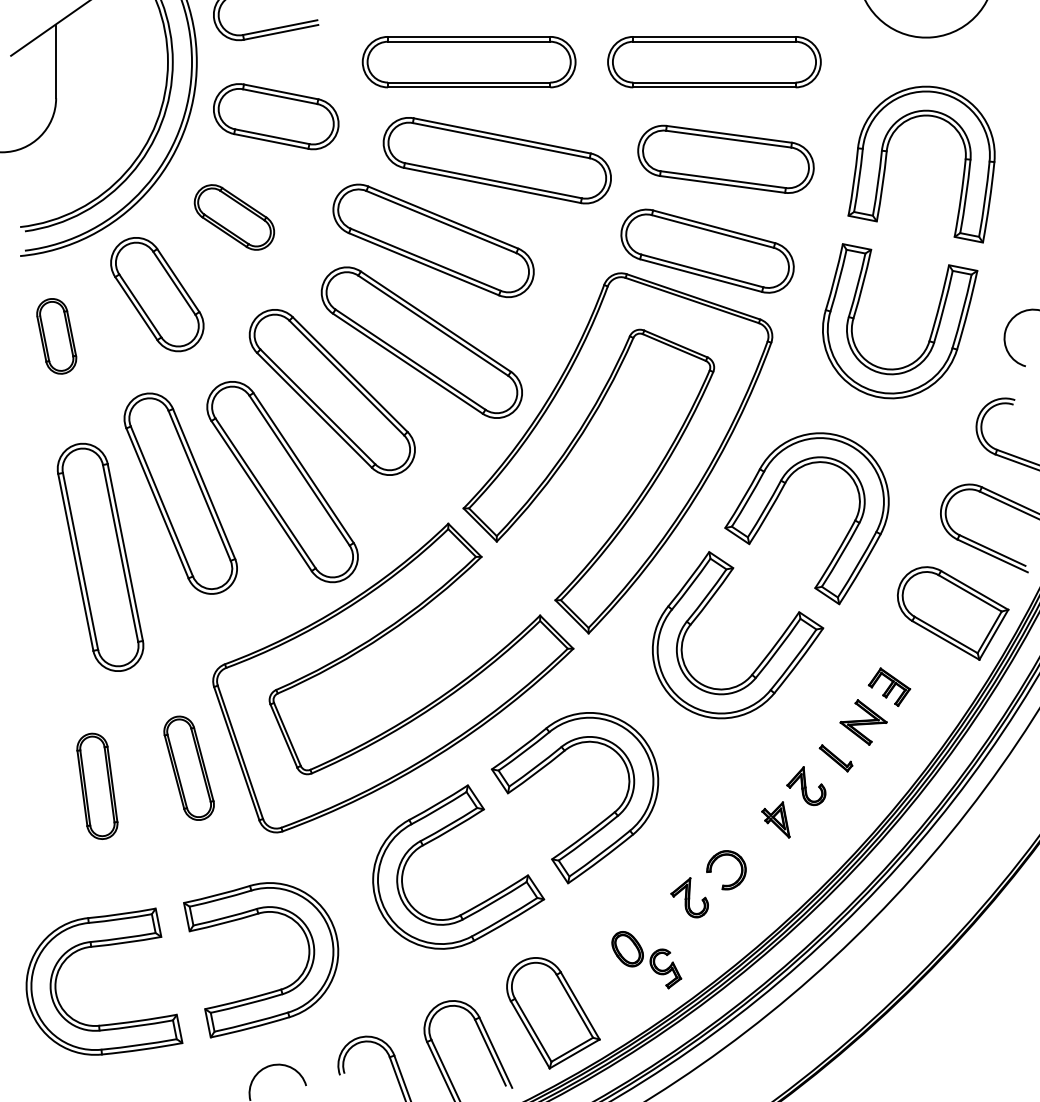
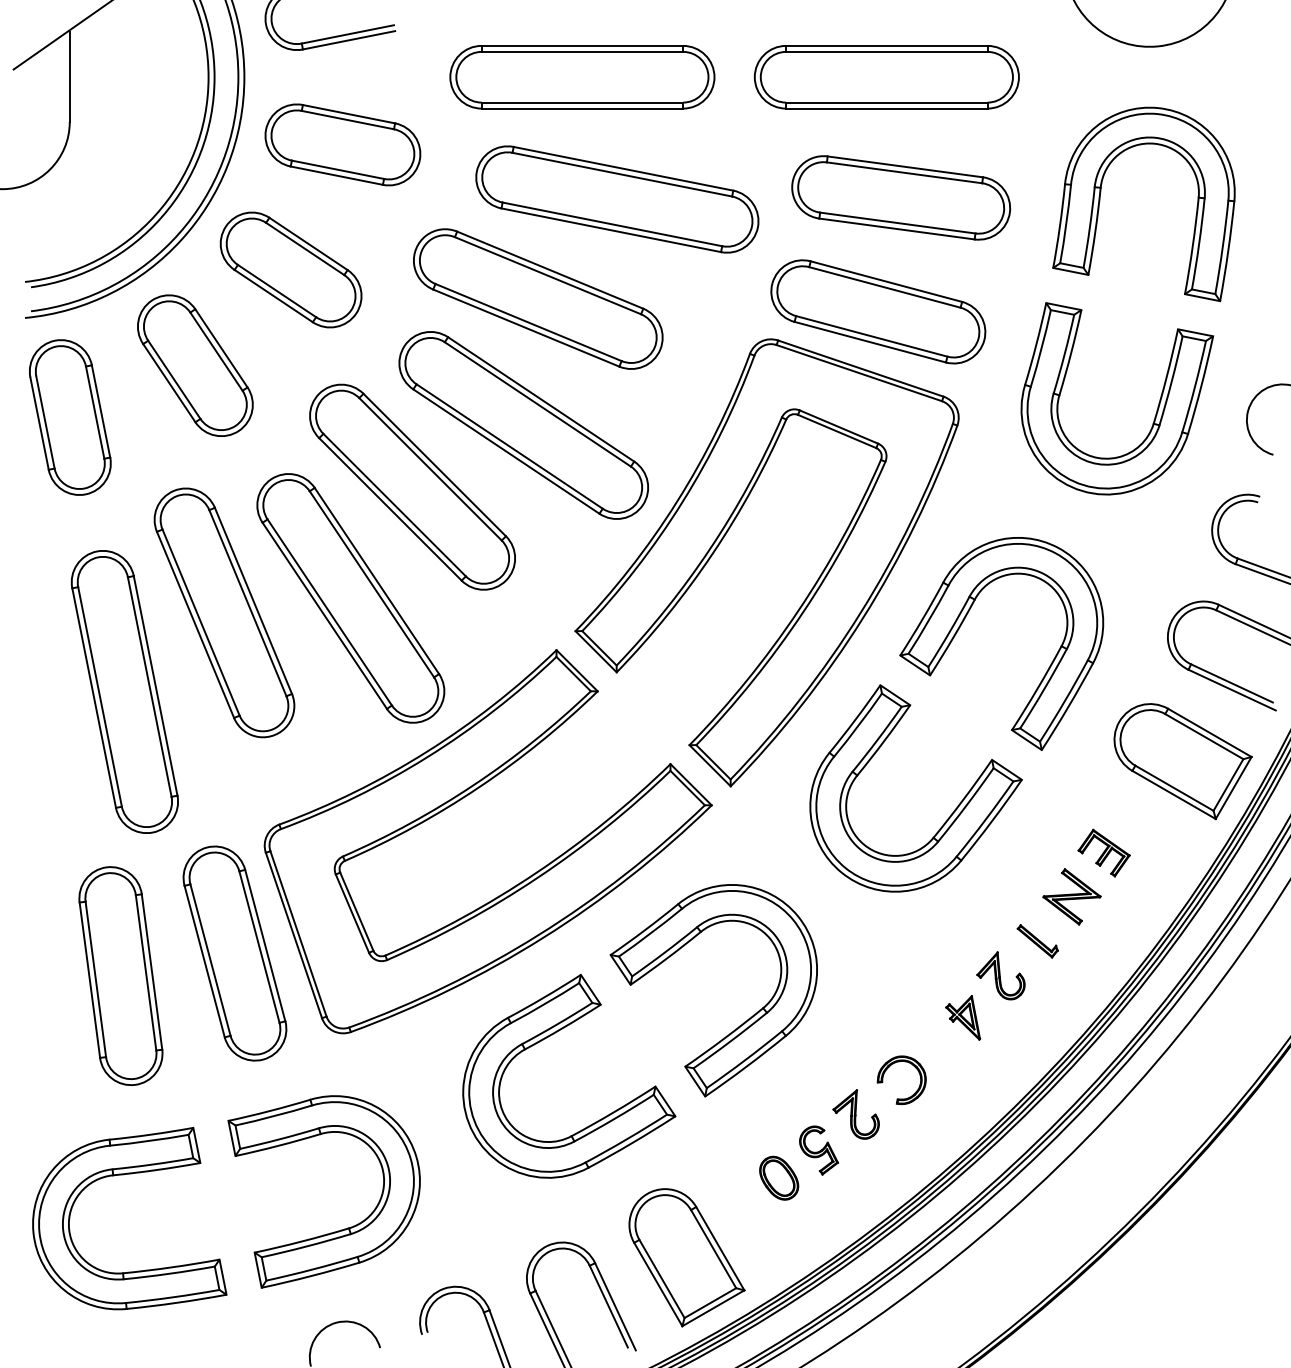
part: (234, 217) -> (291, 270), size x1.43
part: (56, 336) -> (70, 417), size x1.67
part: (188, 768) -> (234, 953), size x1.67
part: (97, 786) -> (121, 976), size x1.67
part: (665, 968) -> (818, 1150), moved

